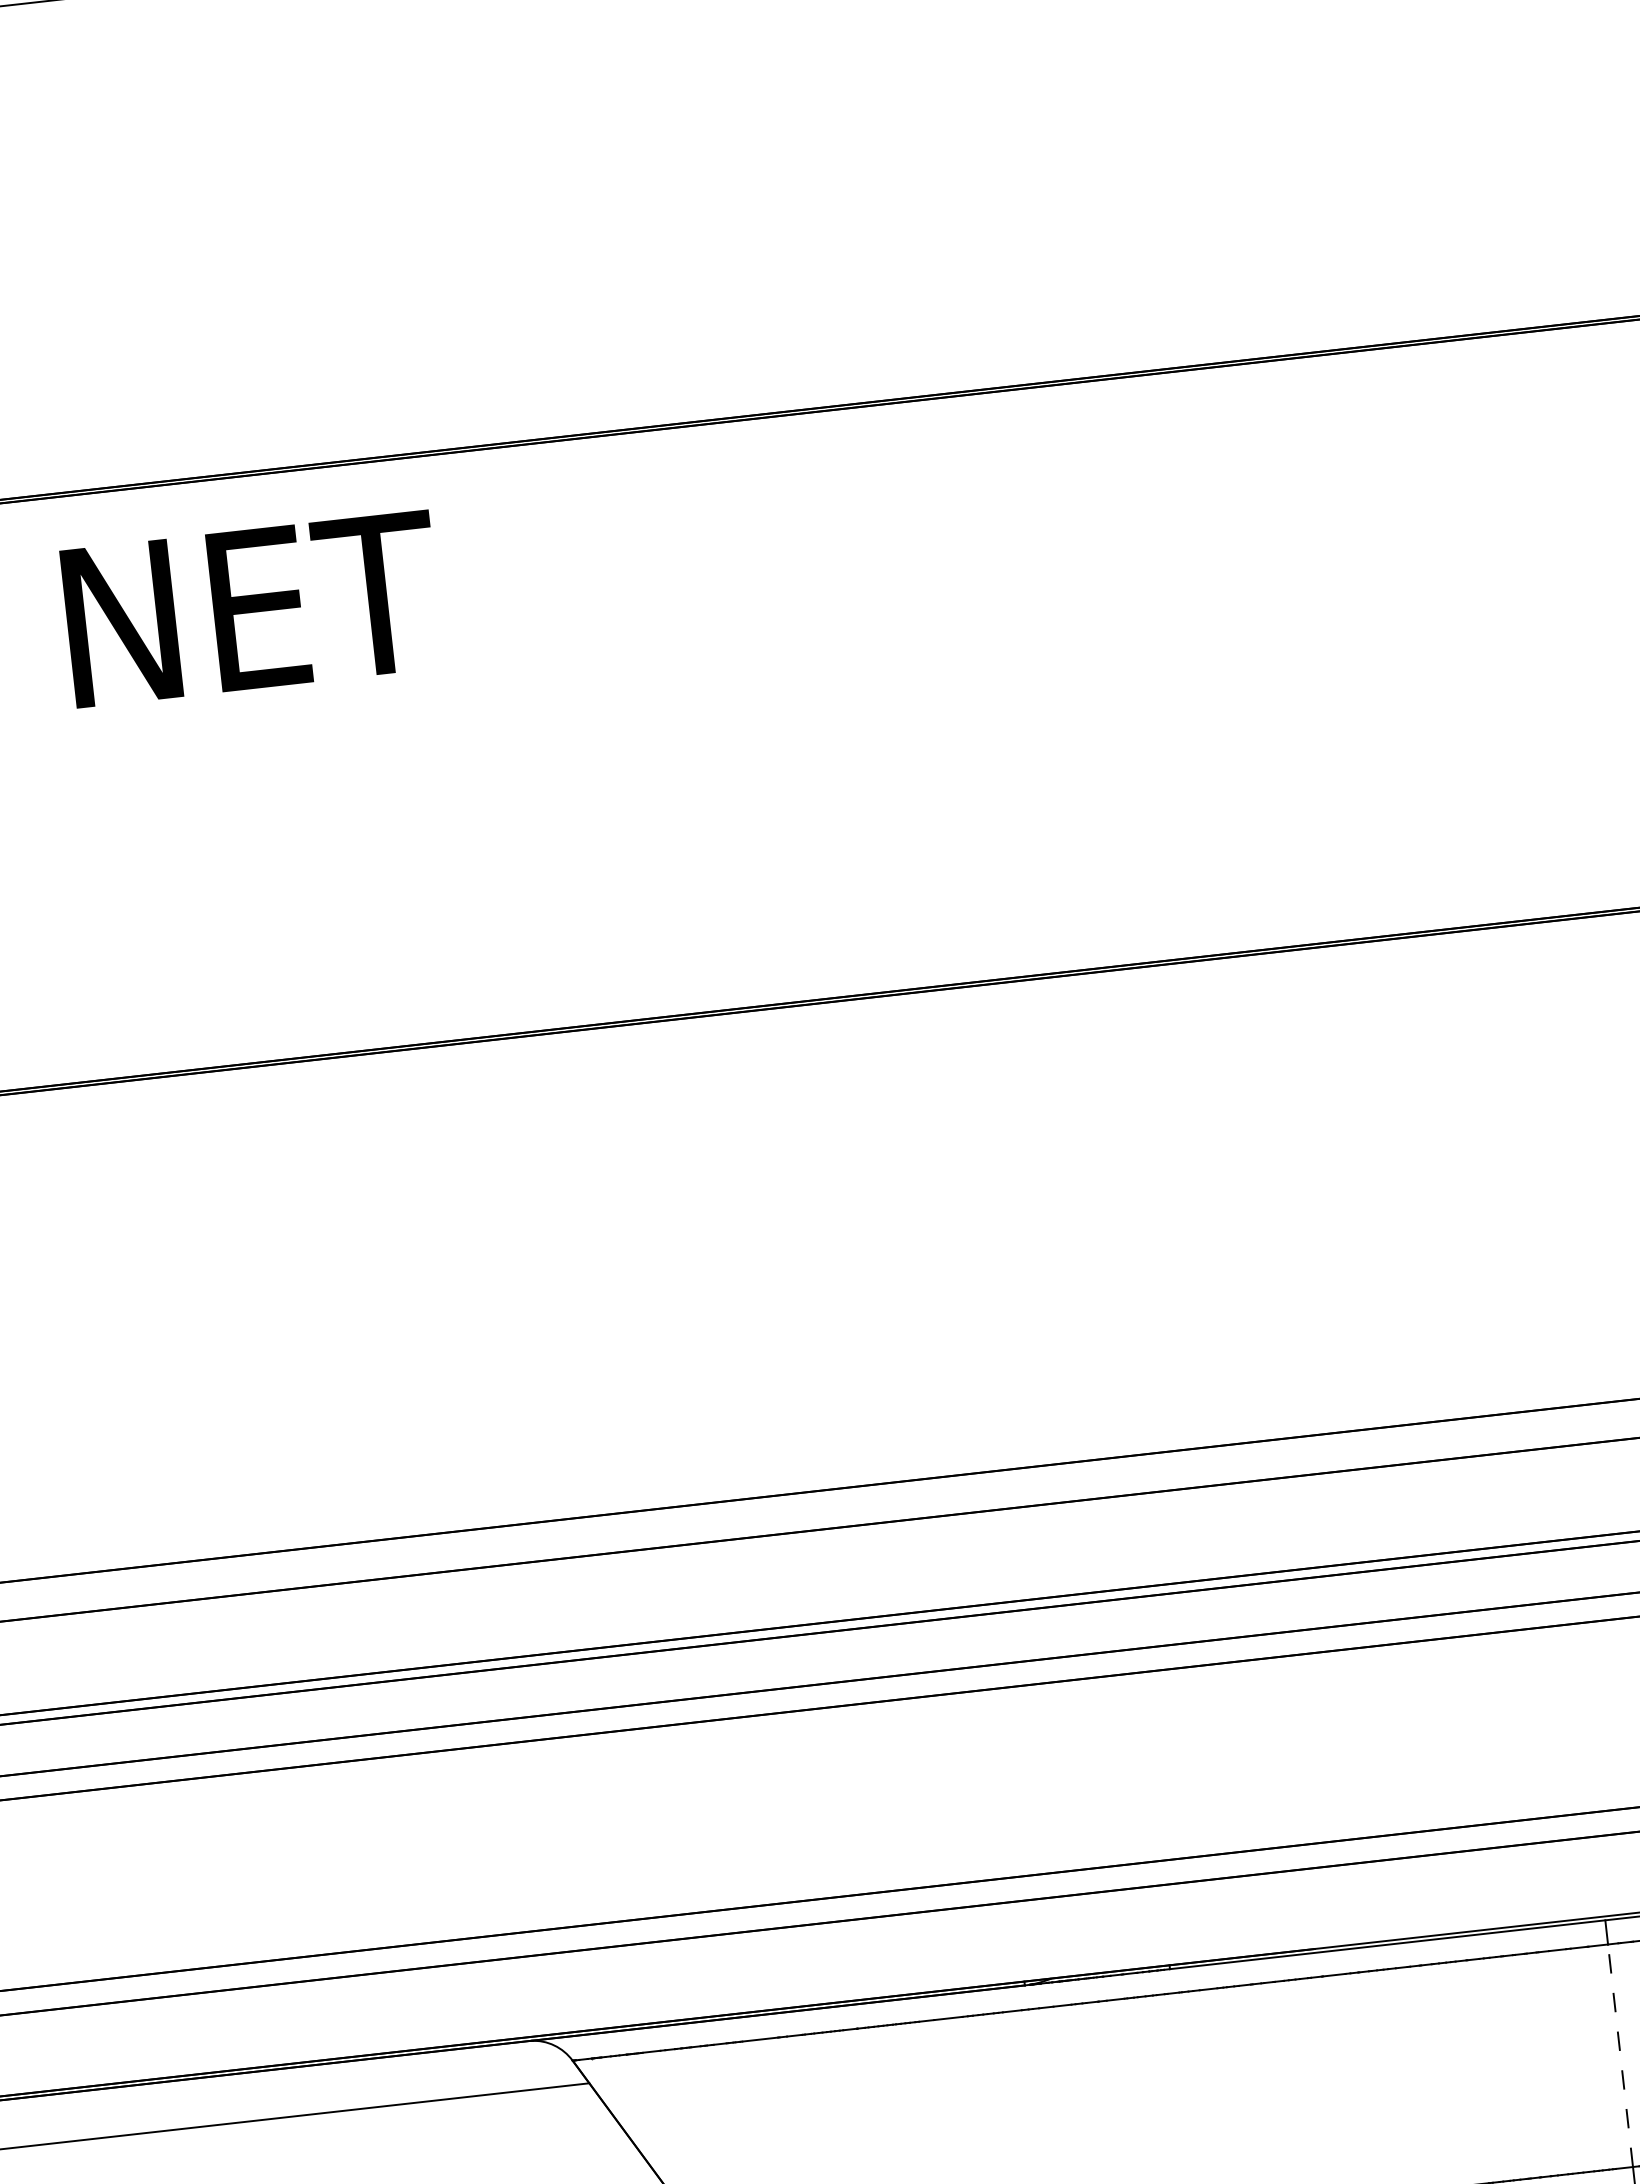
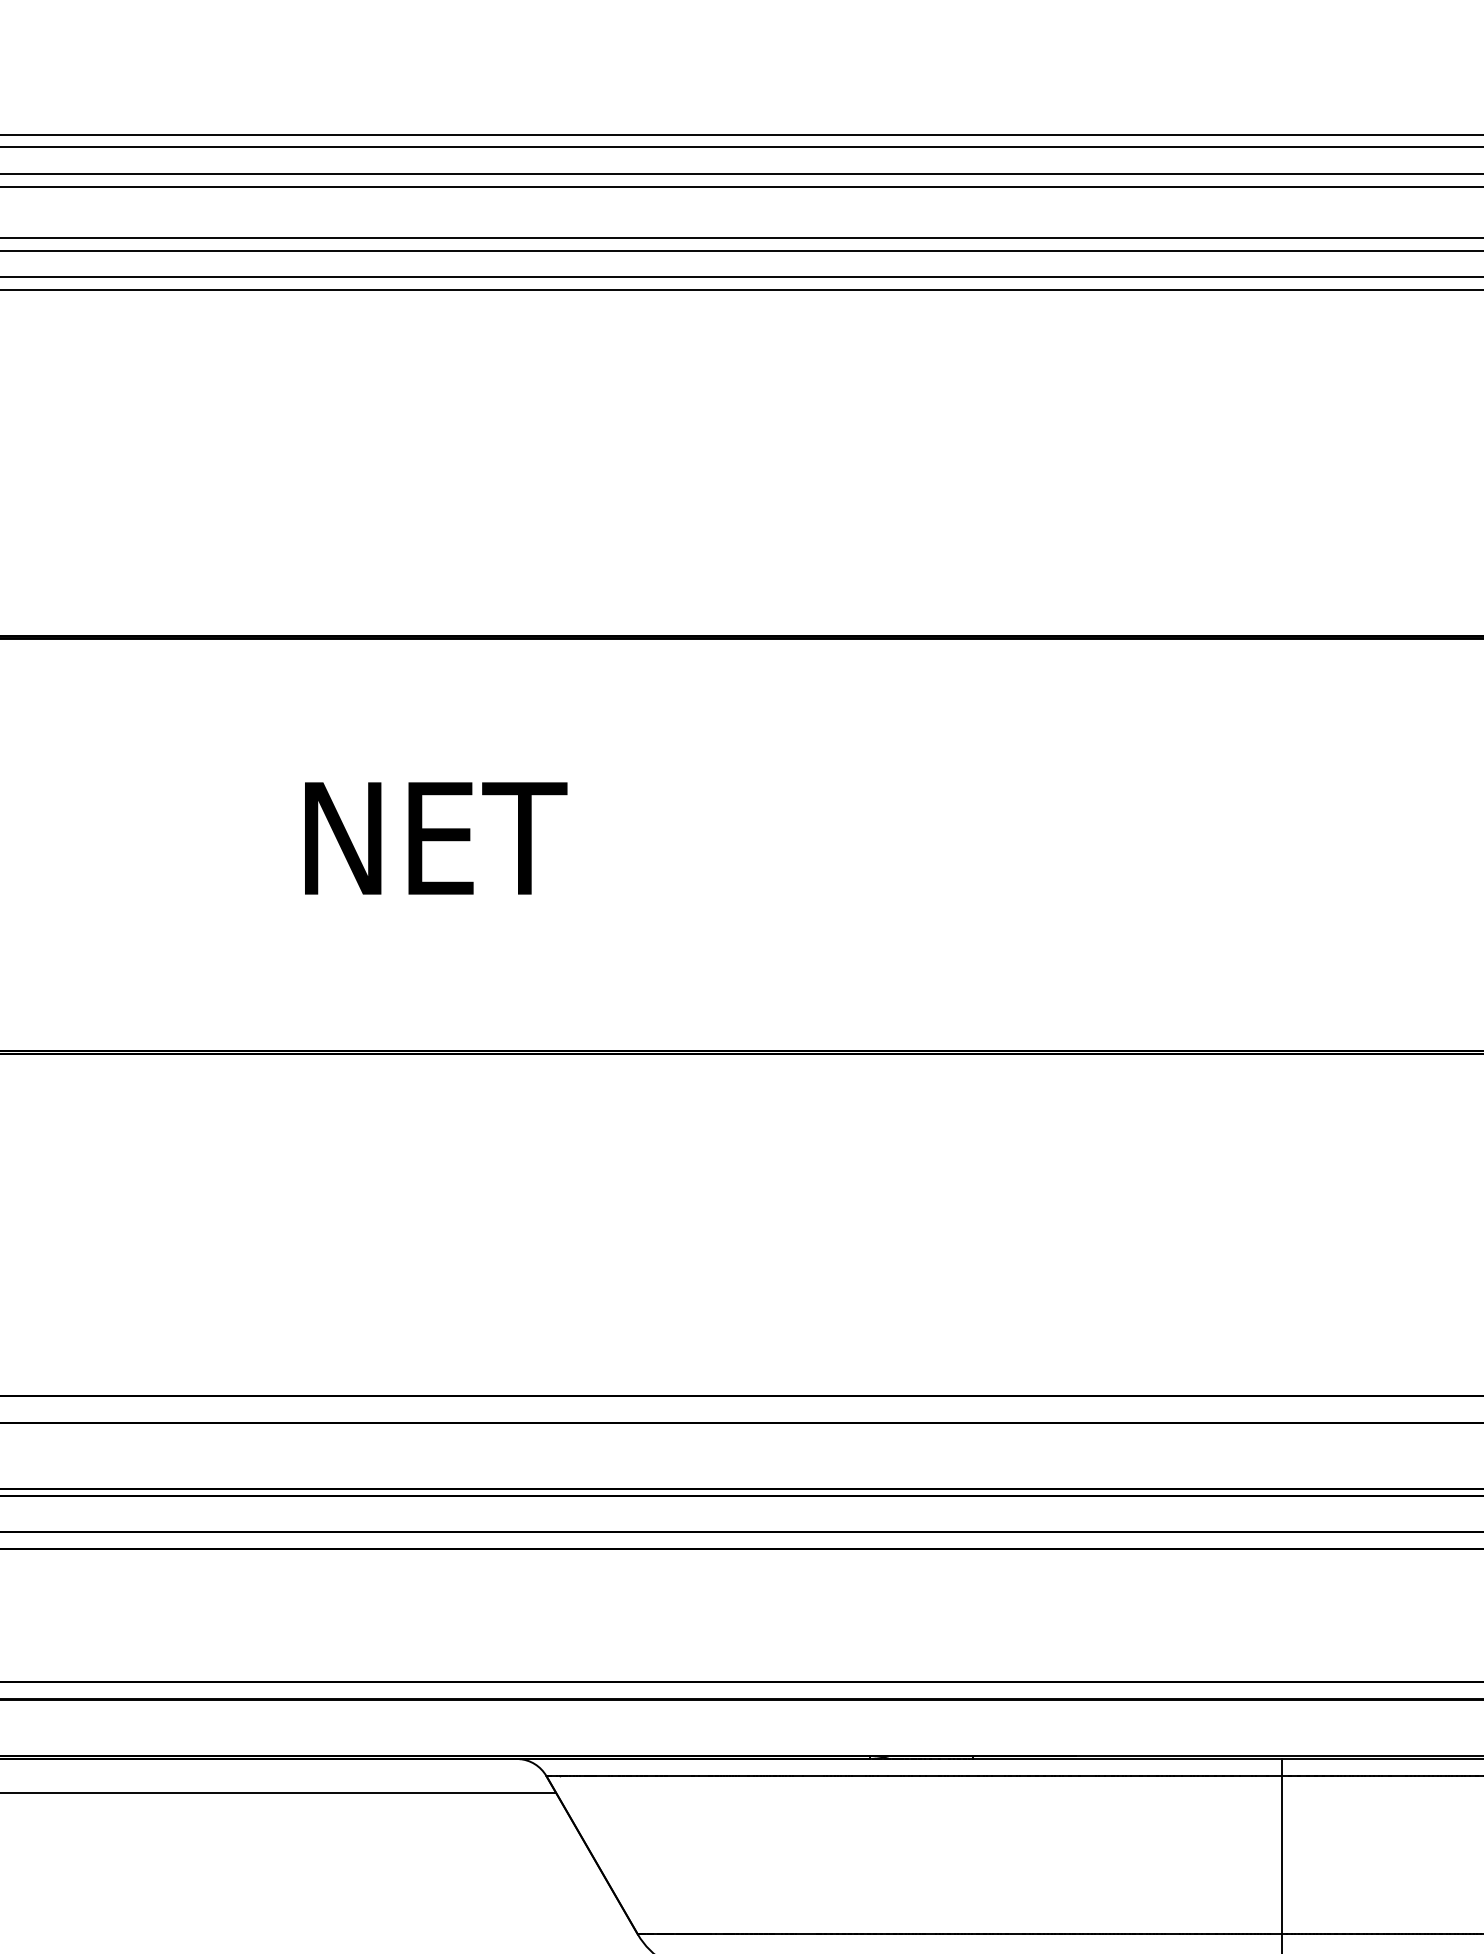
text: (253, 609) -> (436, 838), moved
line: (1620, 2054) -> (1282, 1854), dashed -> solid

